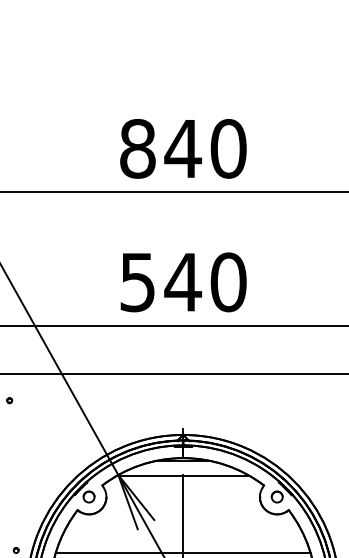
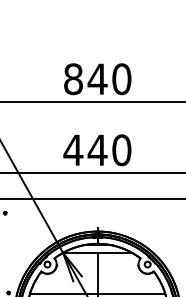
text: (137, 282) -> (73, 150), 540 -> 440

